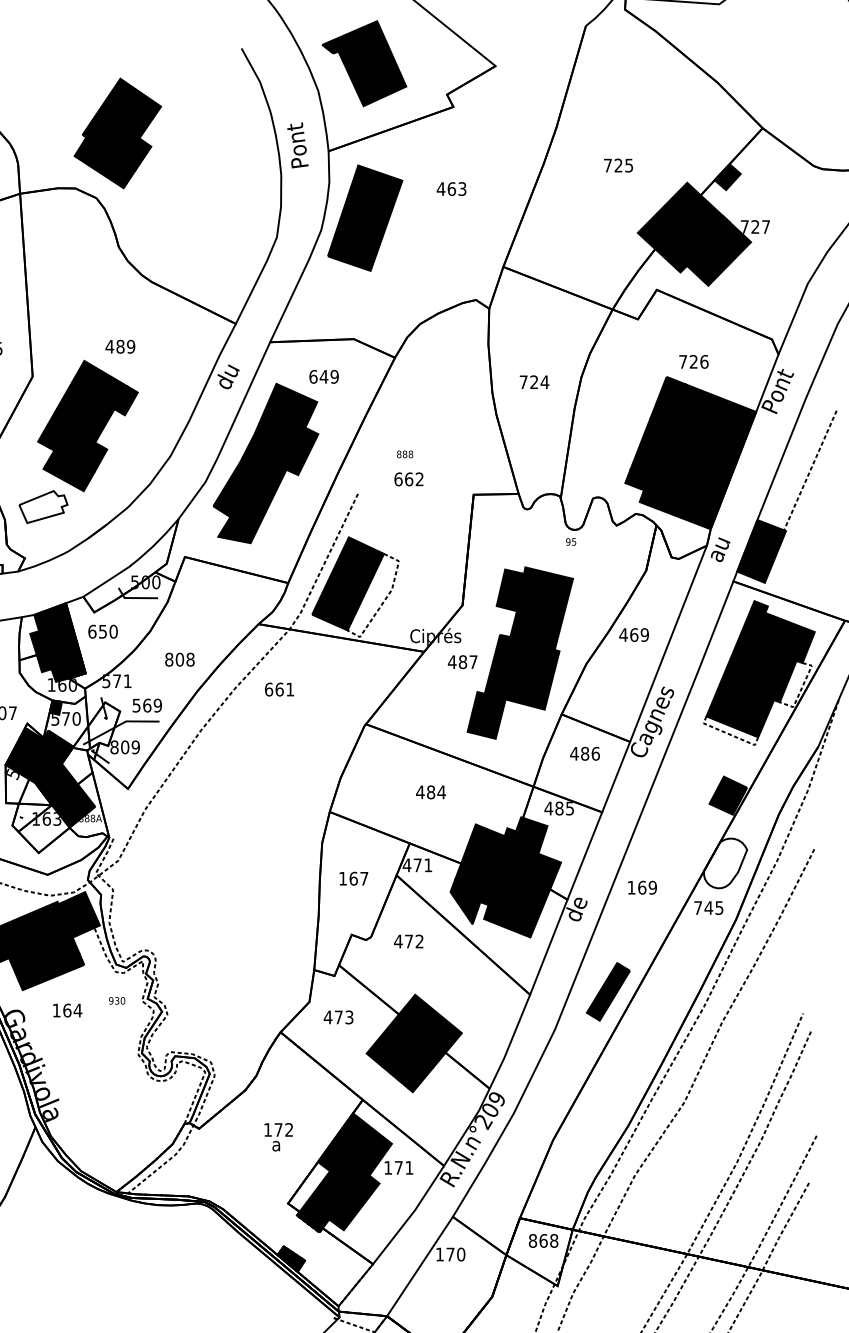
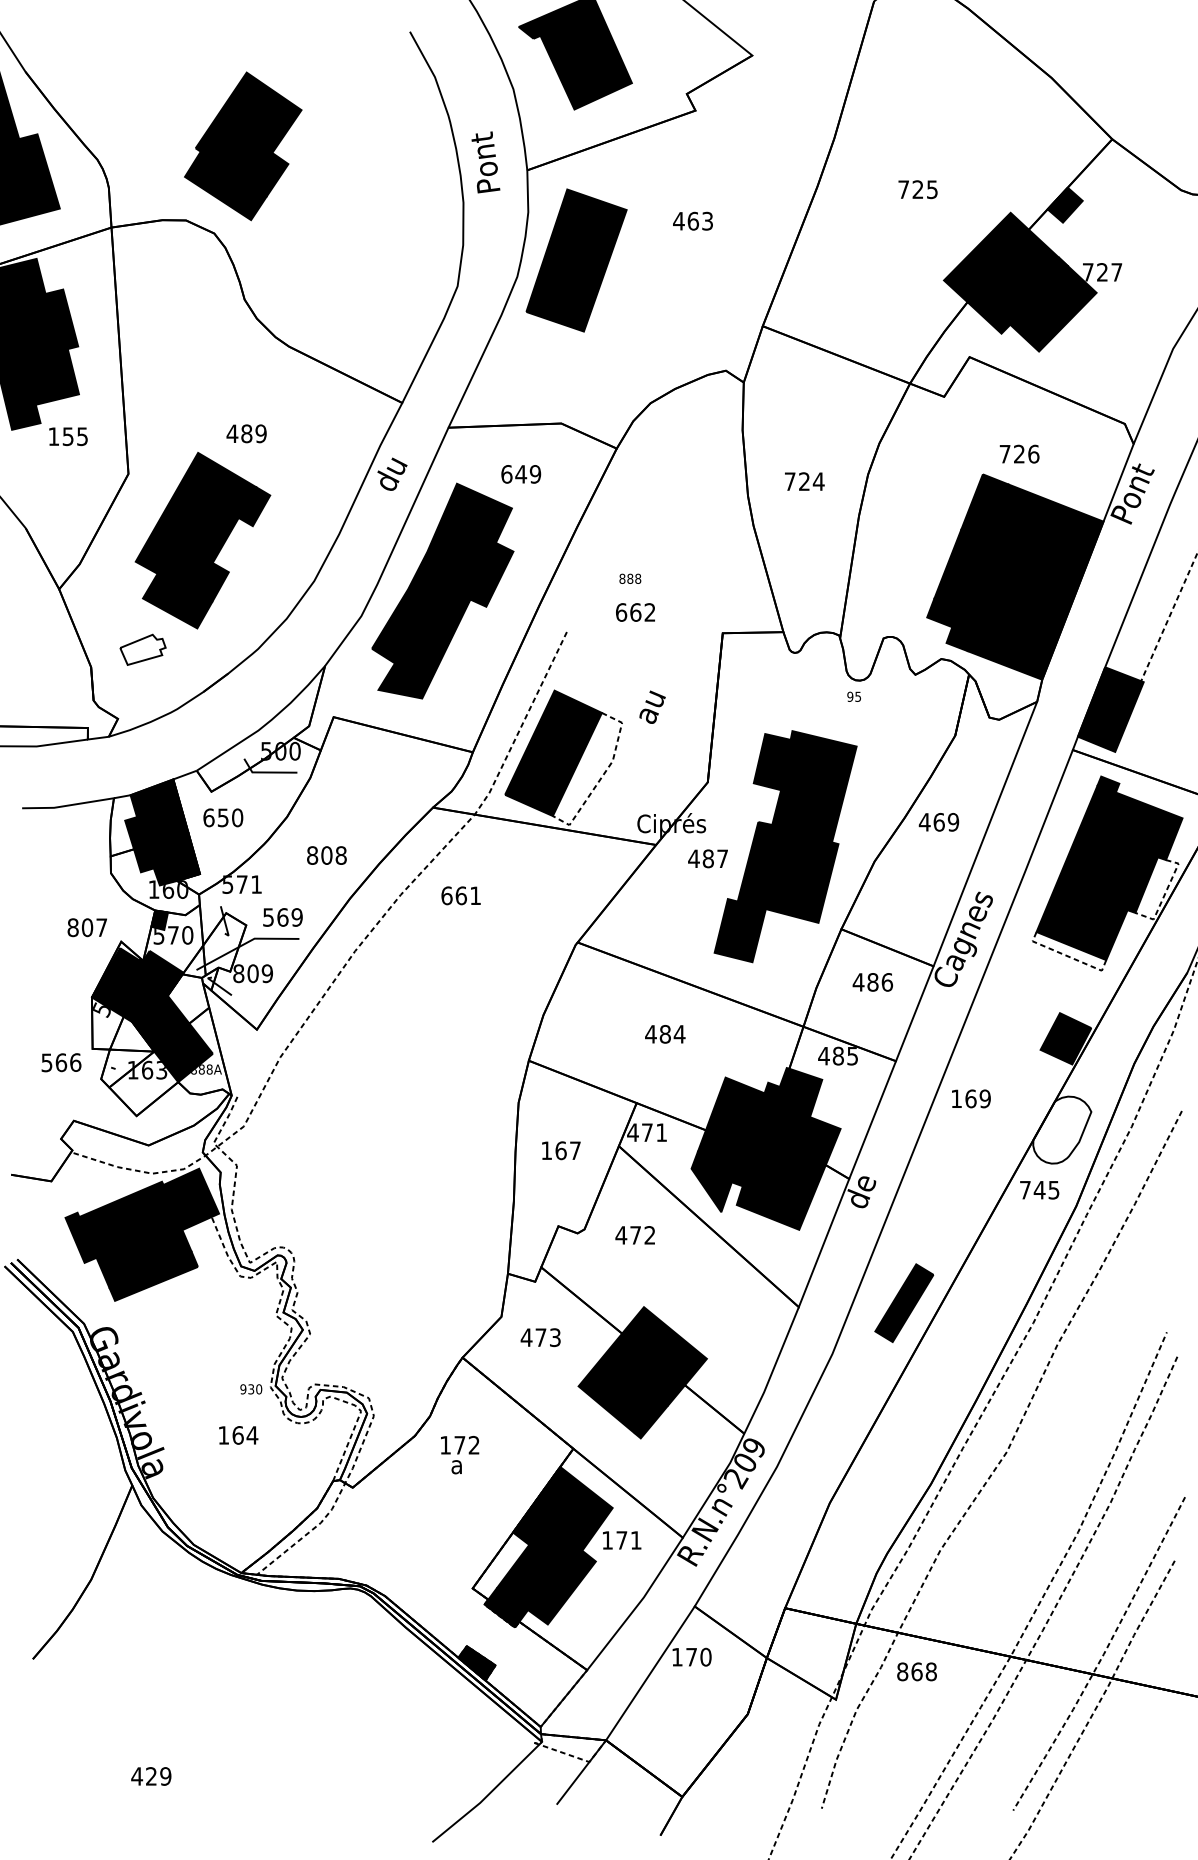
part: (43, 506) -> (142, 649), size x0.7
text: (720, 549) -> (652, 706), moved
text: (642, 887) -> (971, 1098), moved
text: (117, 1001) -> (251, 1389), moved
text: (67, 1010) -> (238, 1435), moved
text: (279, 1137) -> (460, 1455), moved
text: (543, 1240) -> (916, 1671), moved

